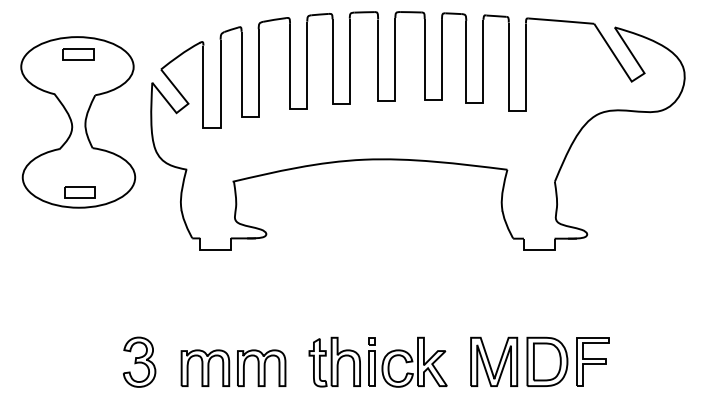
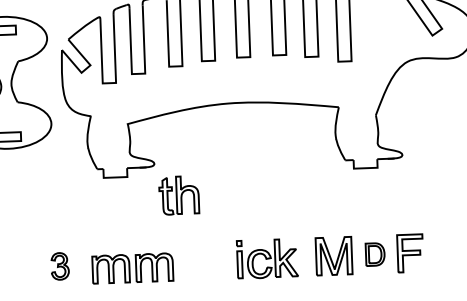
part: (139, 361) -> (59, 265), size x0.7
part: (334, 361) -> (178, 194), moved
part: (547, 361) -> (375, 254), size x0.6

